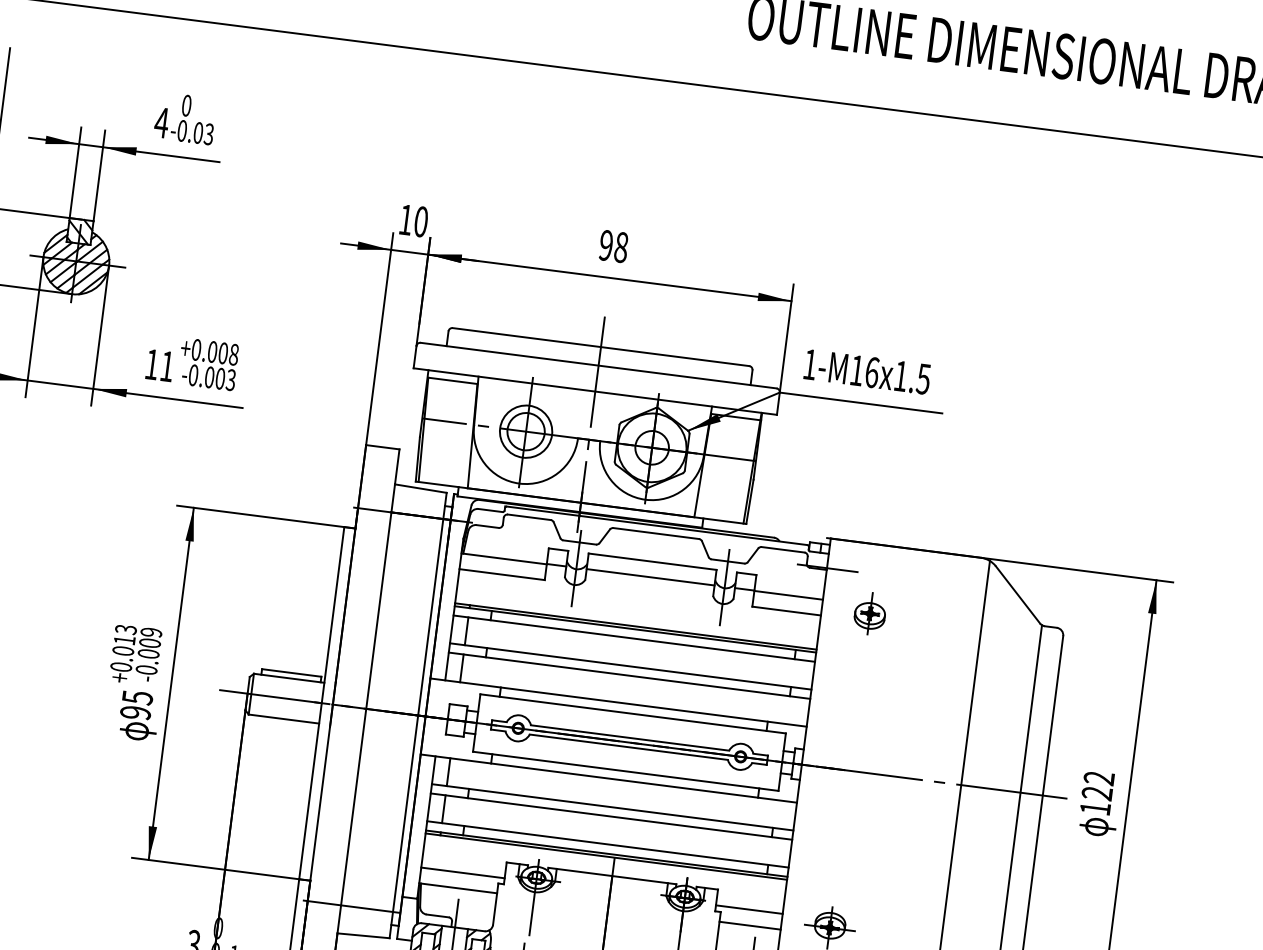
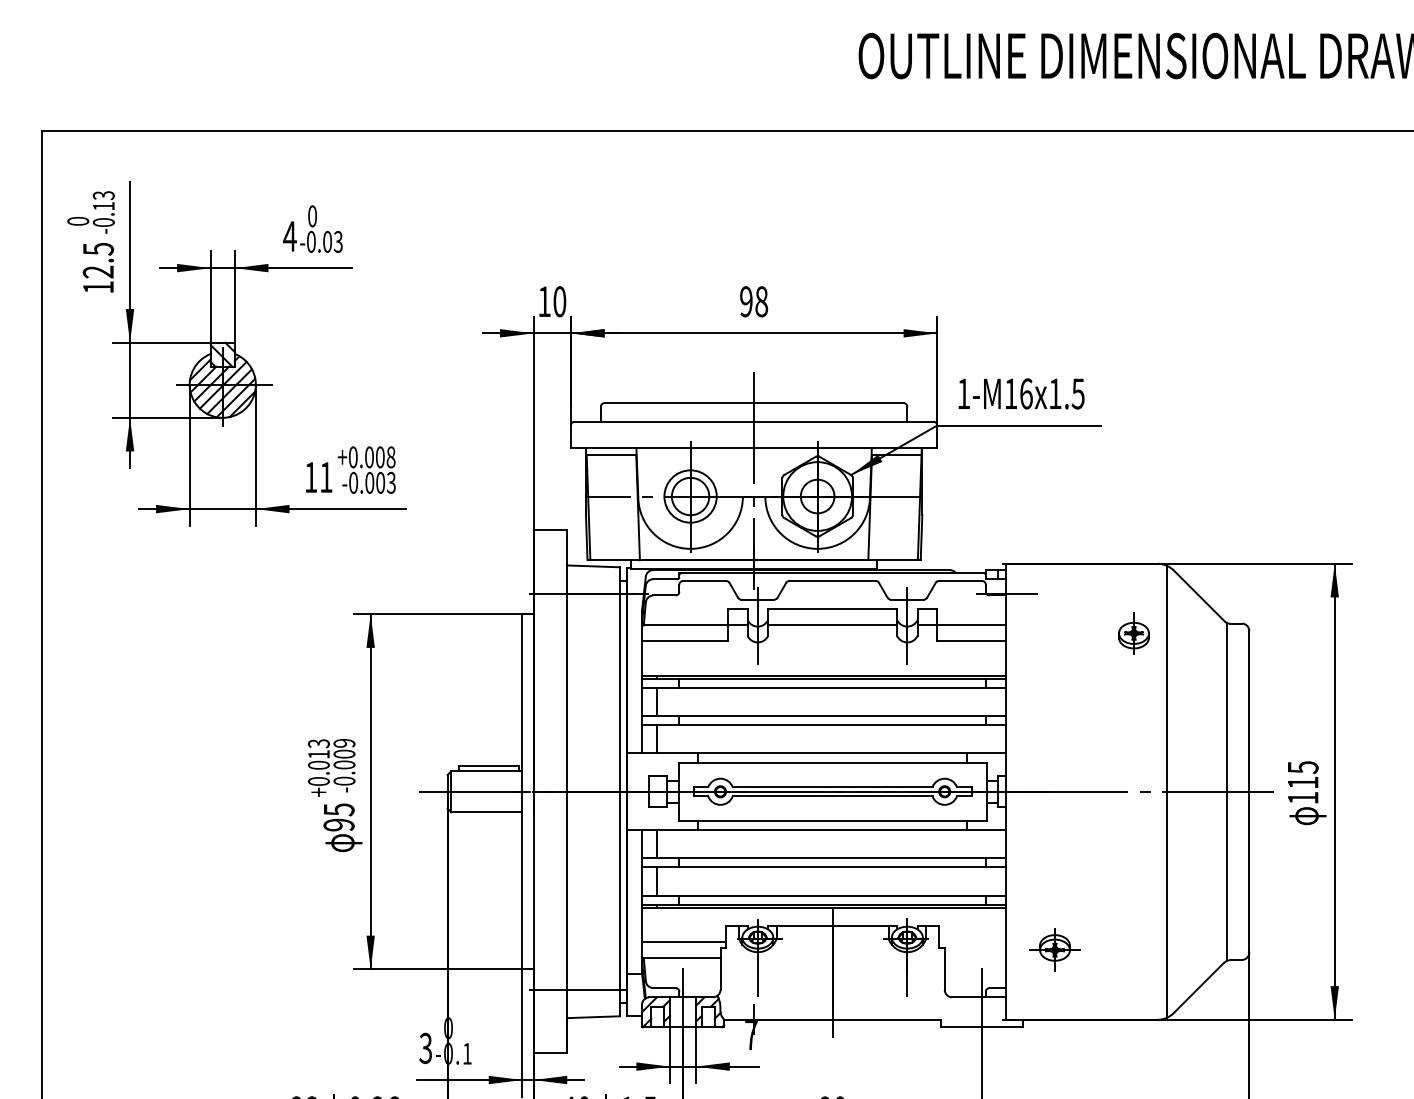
part: (869, 613) -> (1133, 633), moved
text: (1097, 786) -> (1302, 775), 122 -> 115
line: (749, 909) -> (972, 942), removed
line: (750, 926) -> (975, 958), removed

